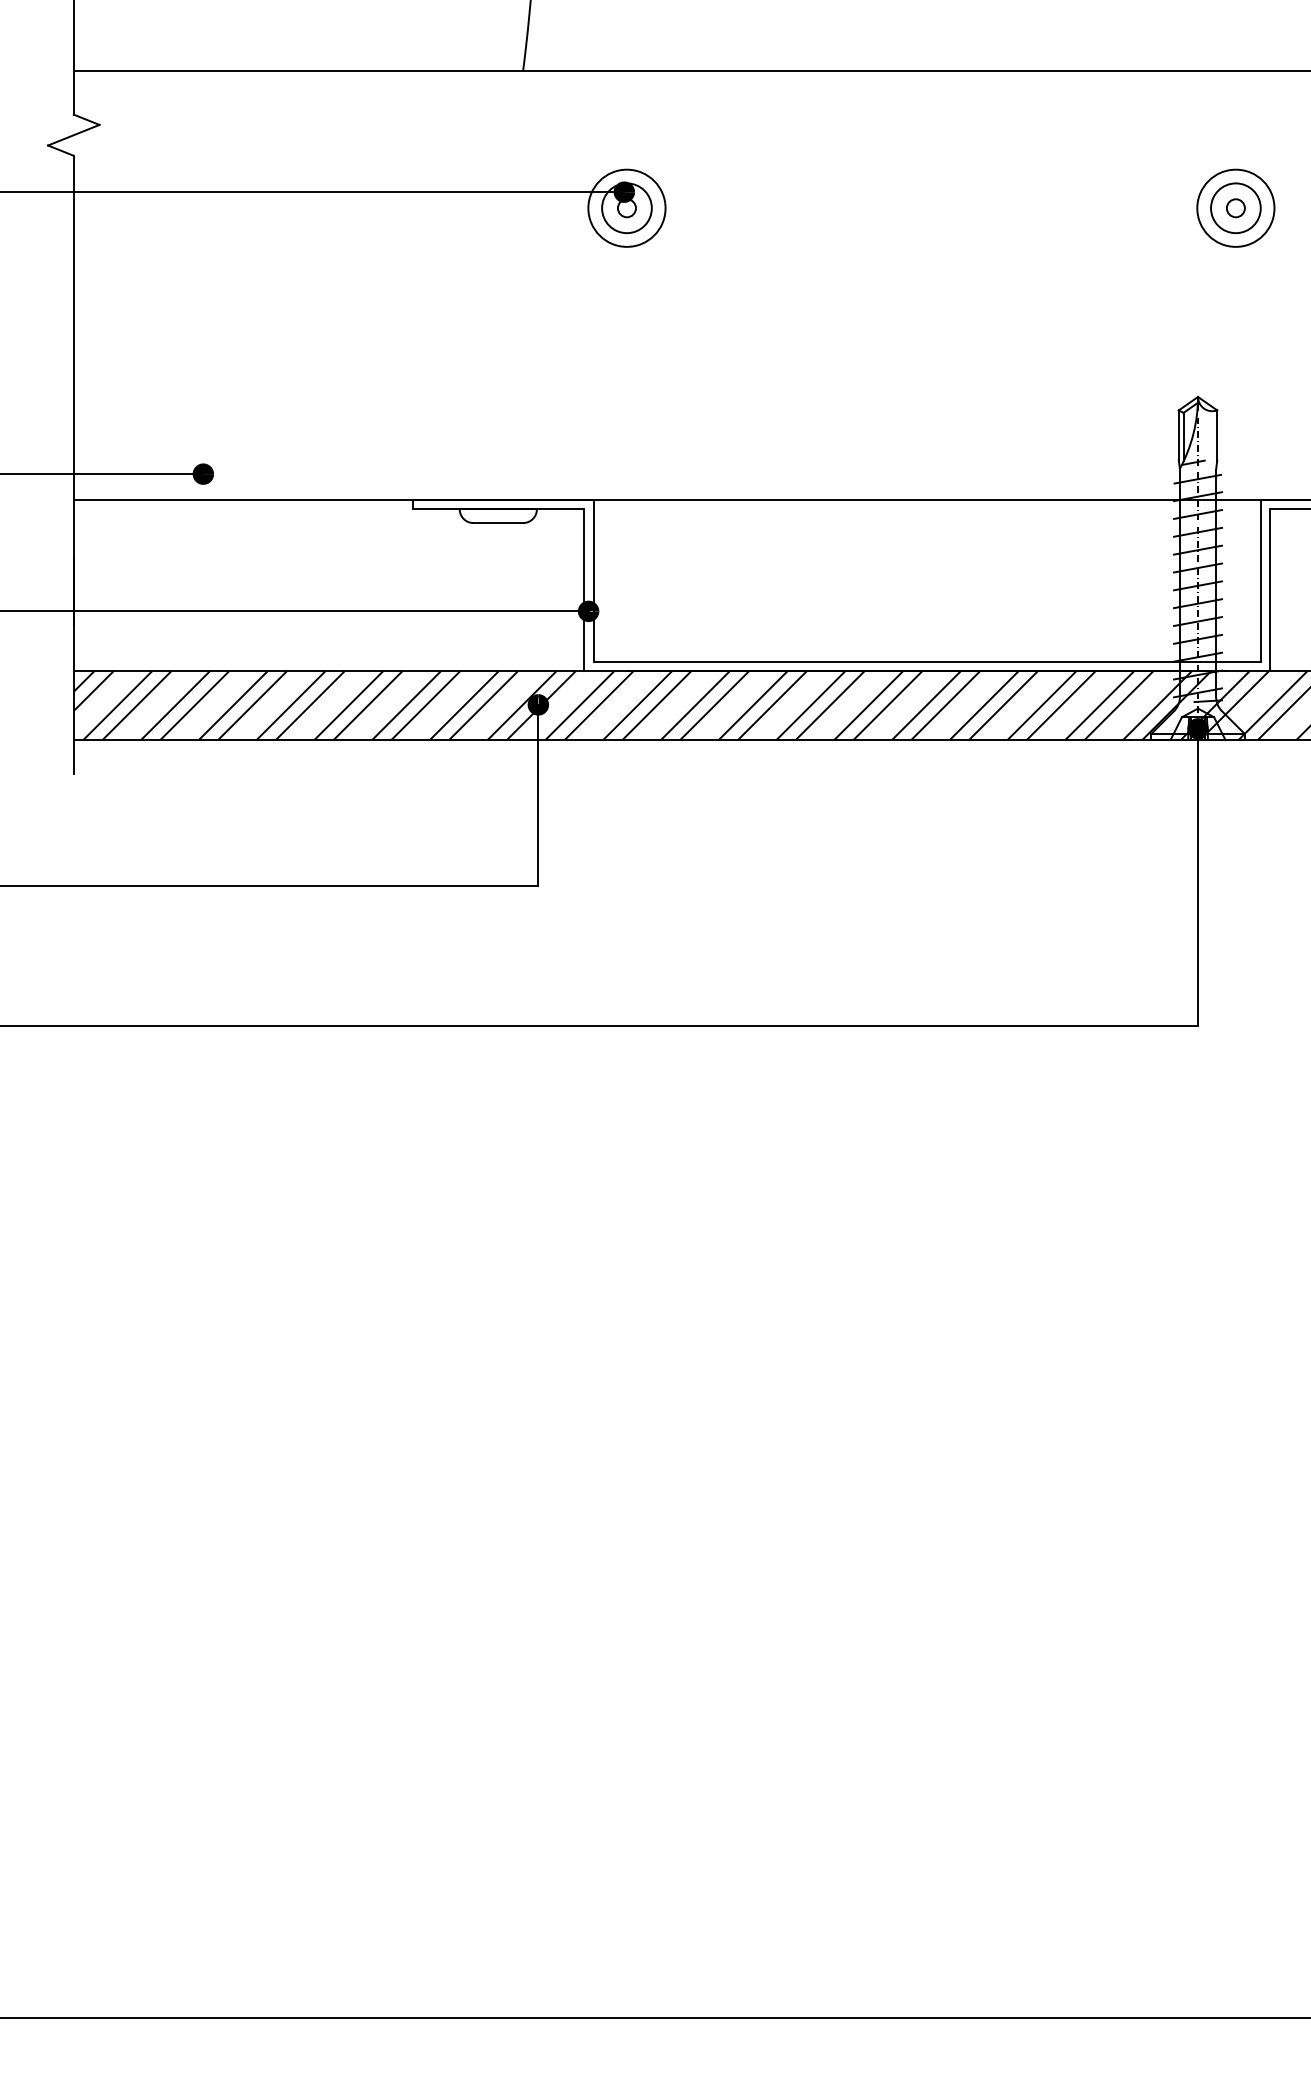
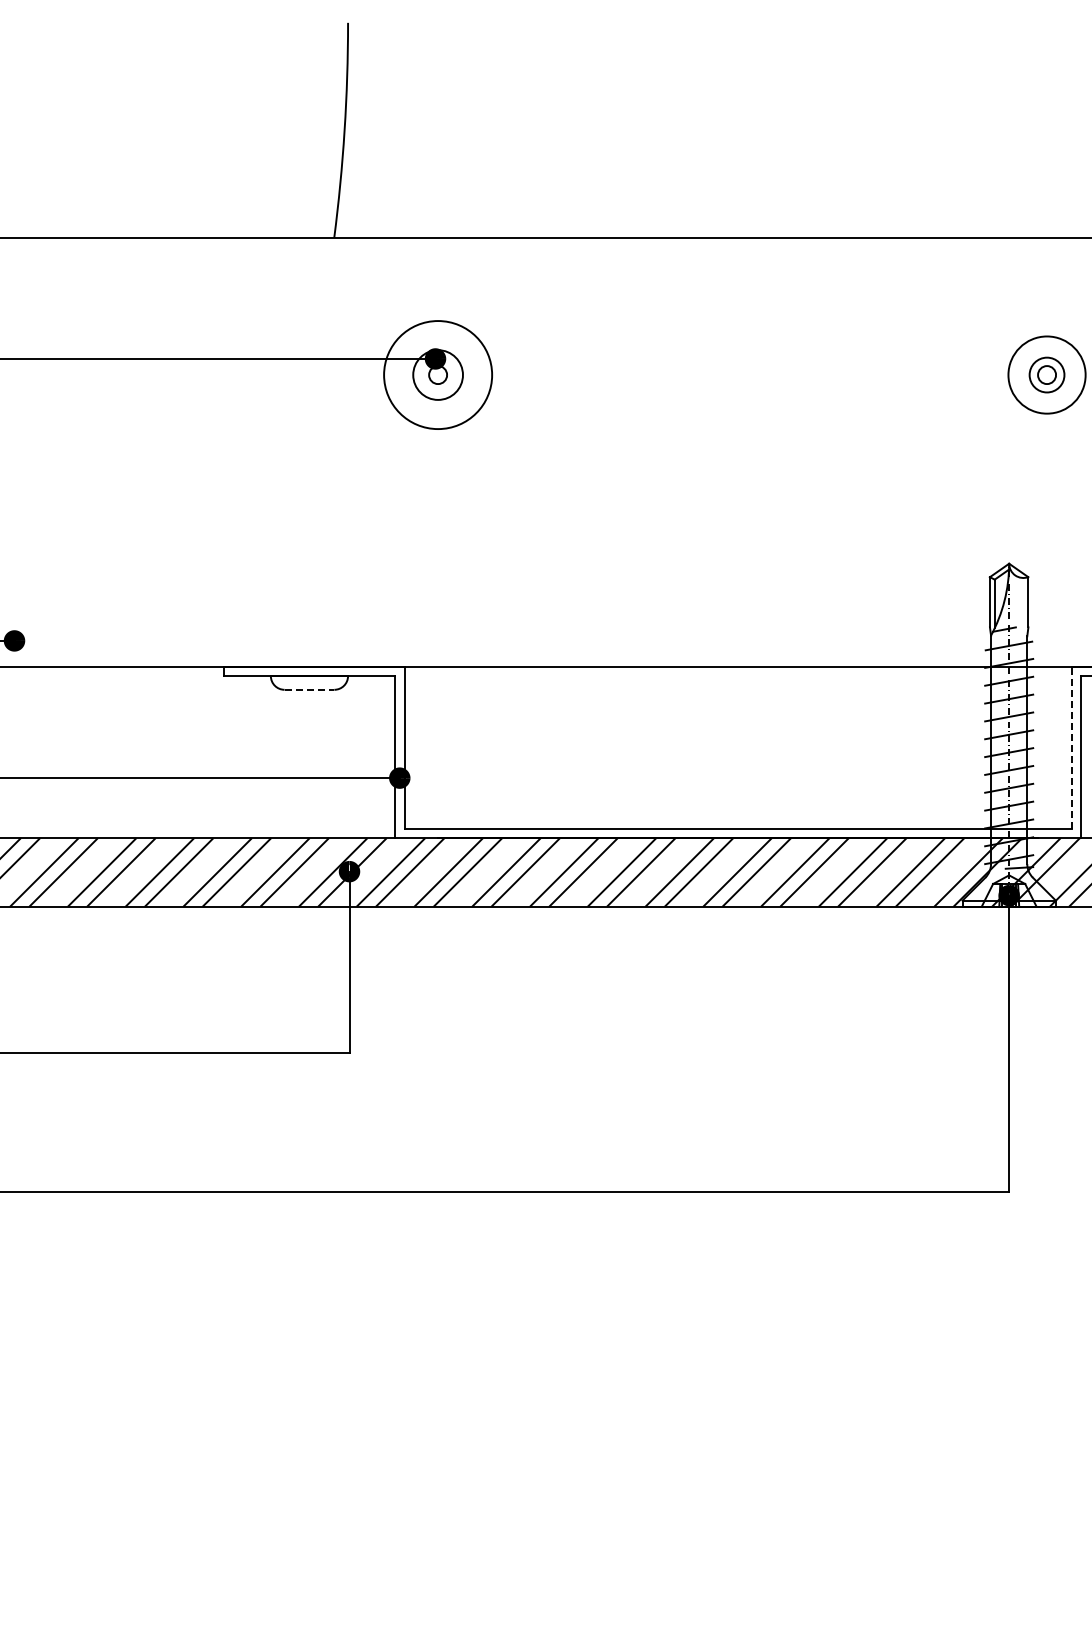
circle: (626, 207) -> (437, 374), size x1.4
circle: (1235, 208) -> (1046, 375), size x0.7
line: (498, 523) -> (309, 690), solid -> dashed
line: (1260, 580) -> (1071, 747), solid -> dashed

